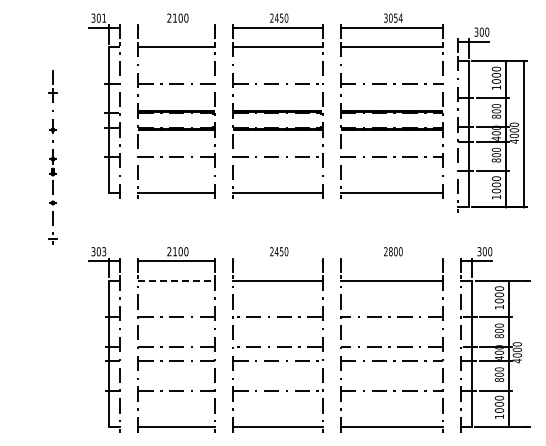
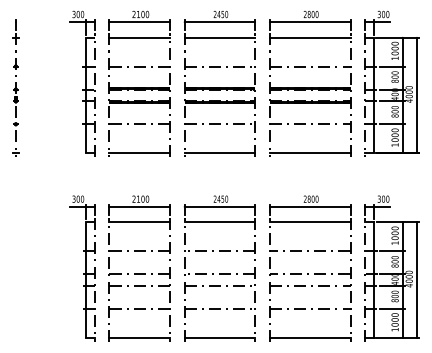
text: (104, 17) -> (82, 13), 301 -> 300
text: (393, 17) -> (311, 13), 3054 -> 2800
line: (176, 27) -> (139, 21), added
part: (492, 119) -> (391, 83), moved
part: (52, 157) -> (15, 88), moved
text: (104, 251) -> (82, 199), 303 -> 300
line: (277, 261) -> (219, 206), added
line: (391, 261) -> (309, 206), added
line: (177, 280) -> (140, 221), dashed -> solid
line: (527, 353) -> (417, 279), added

